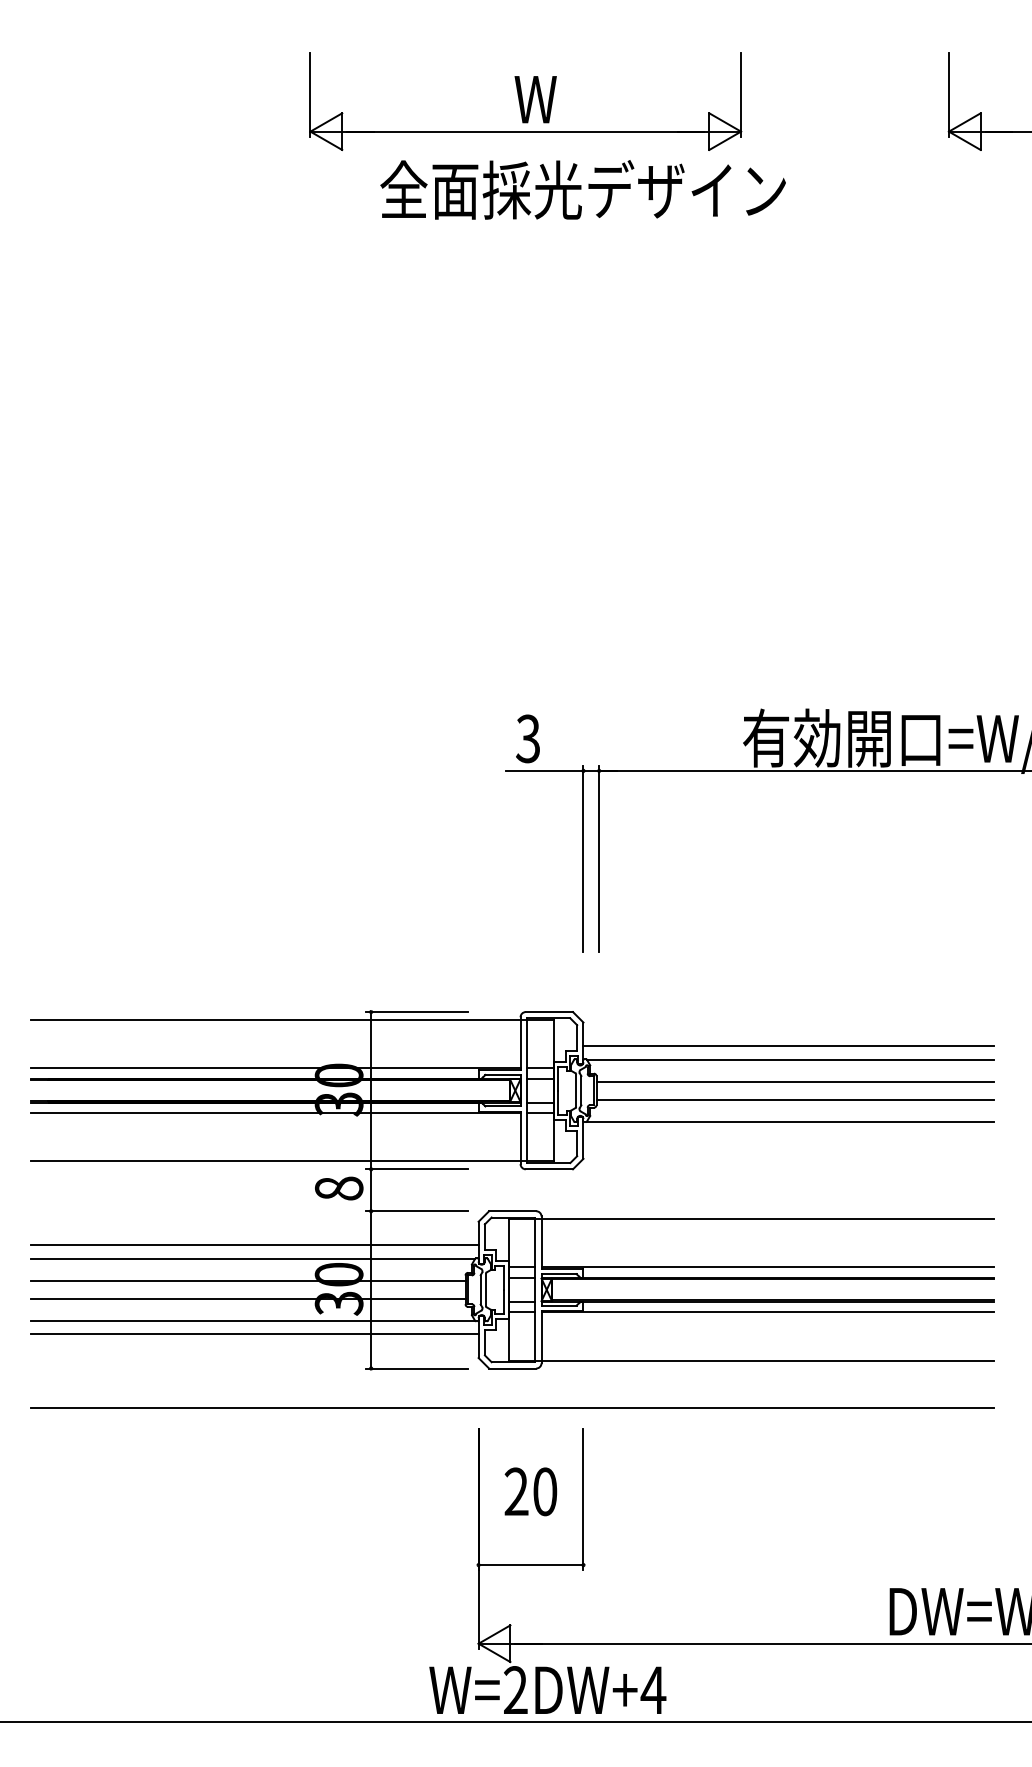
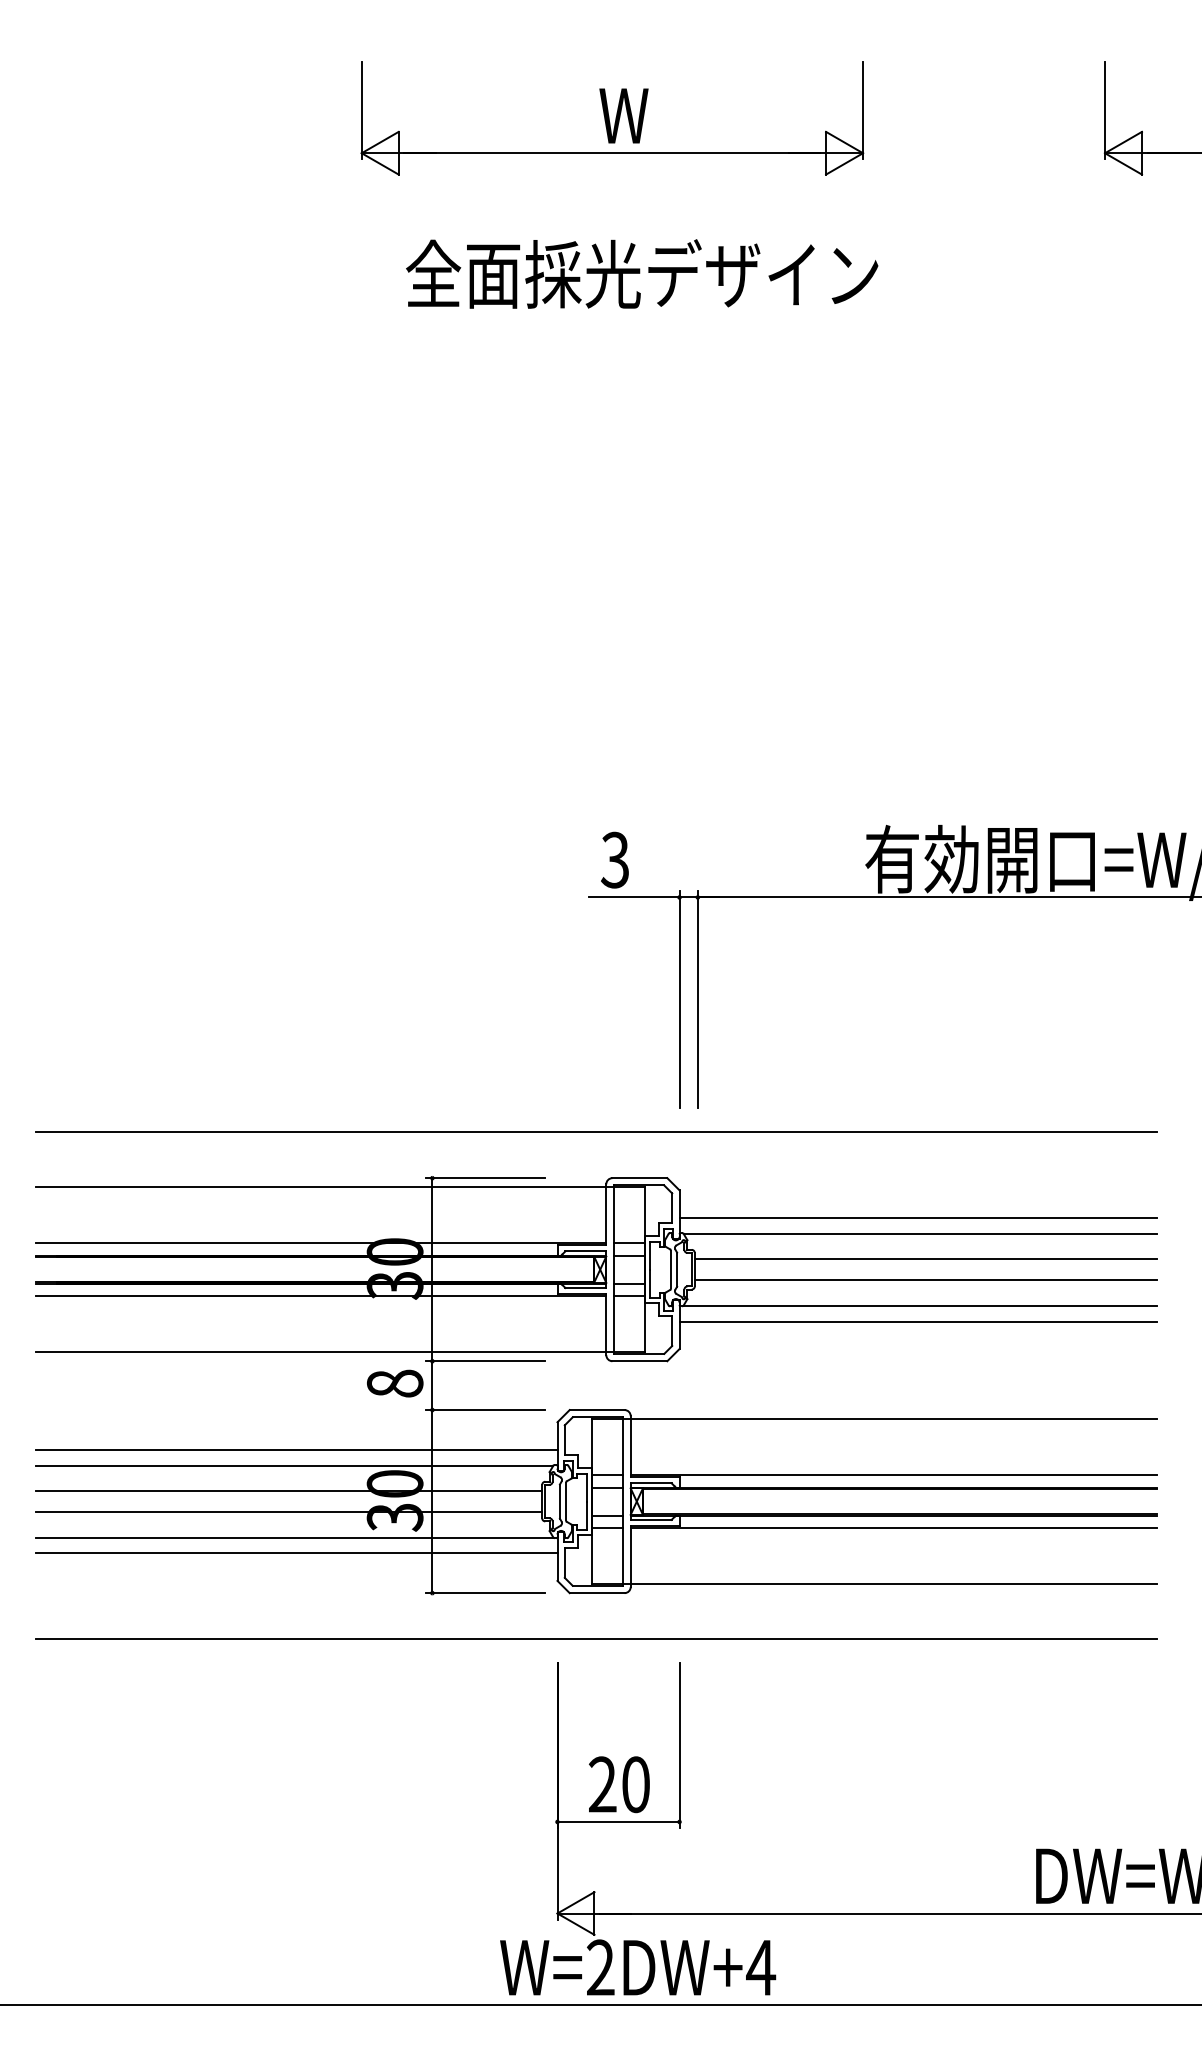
text: (583, 189) -> (642, 273), moved
line: (512, 972) -> (596, 1132), added
line: (787, 1135) -> (917, 1321), added
text: (531, 1491) -> (619, 1784), moved

